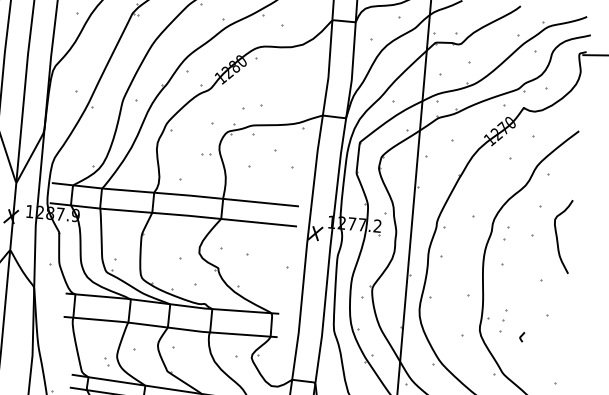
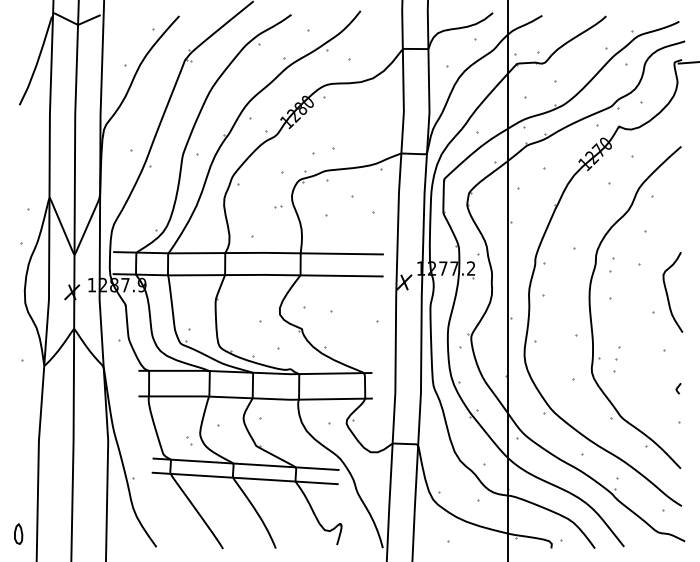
part: (206, 154) -> (278, 206), size x0.62
curve: (557, 235) -> (667, 292), moved
curve: (522, 336) -> (678, 388), moved

